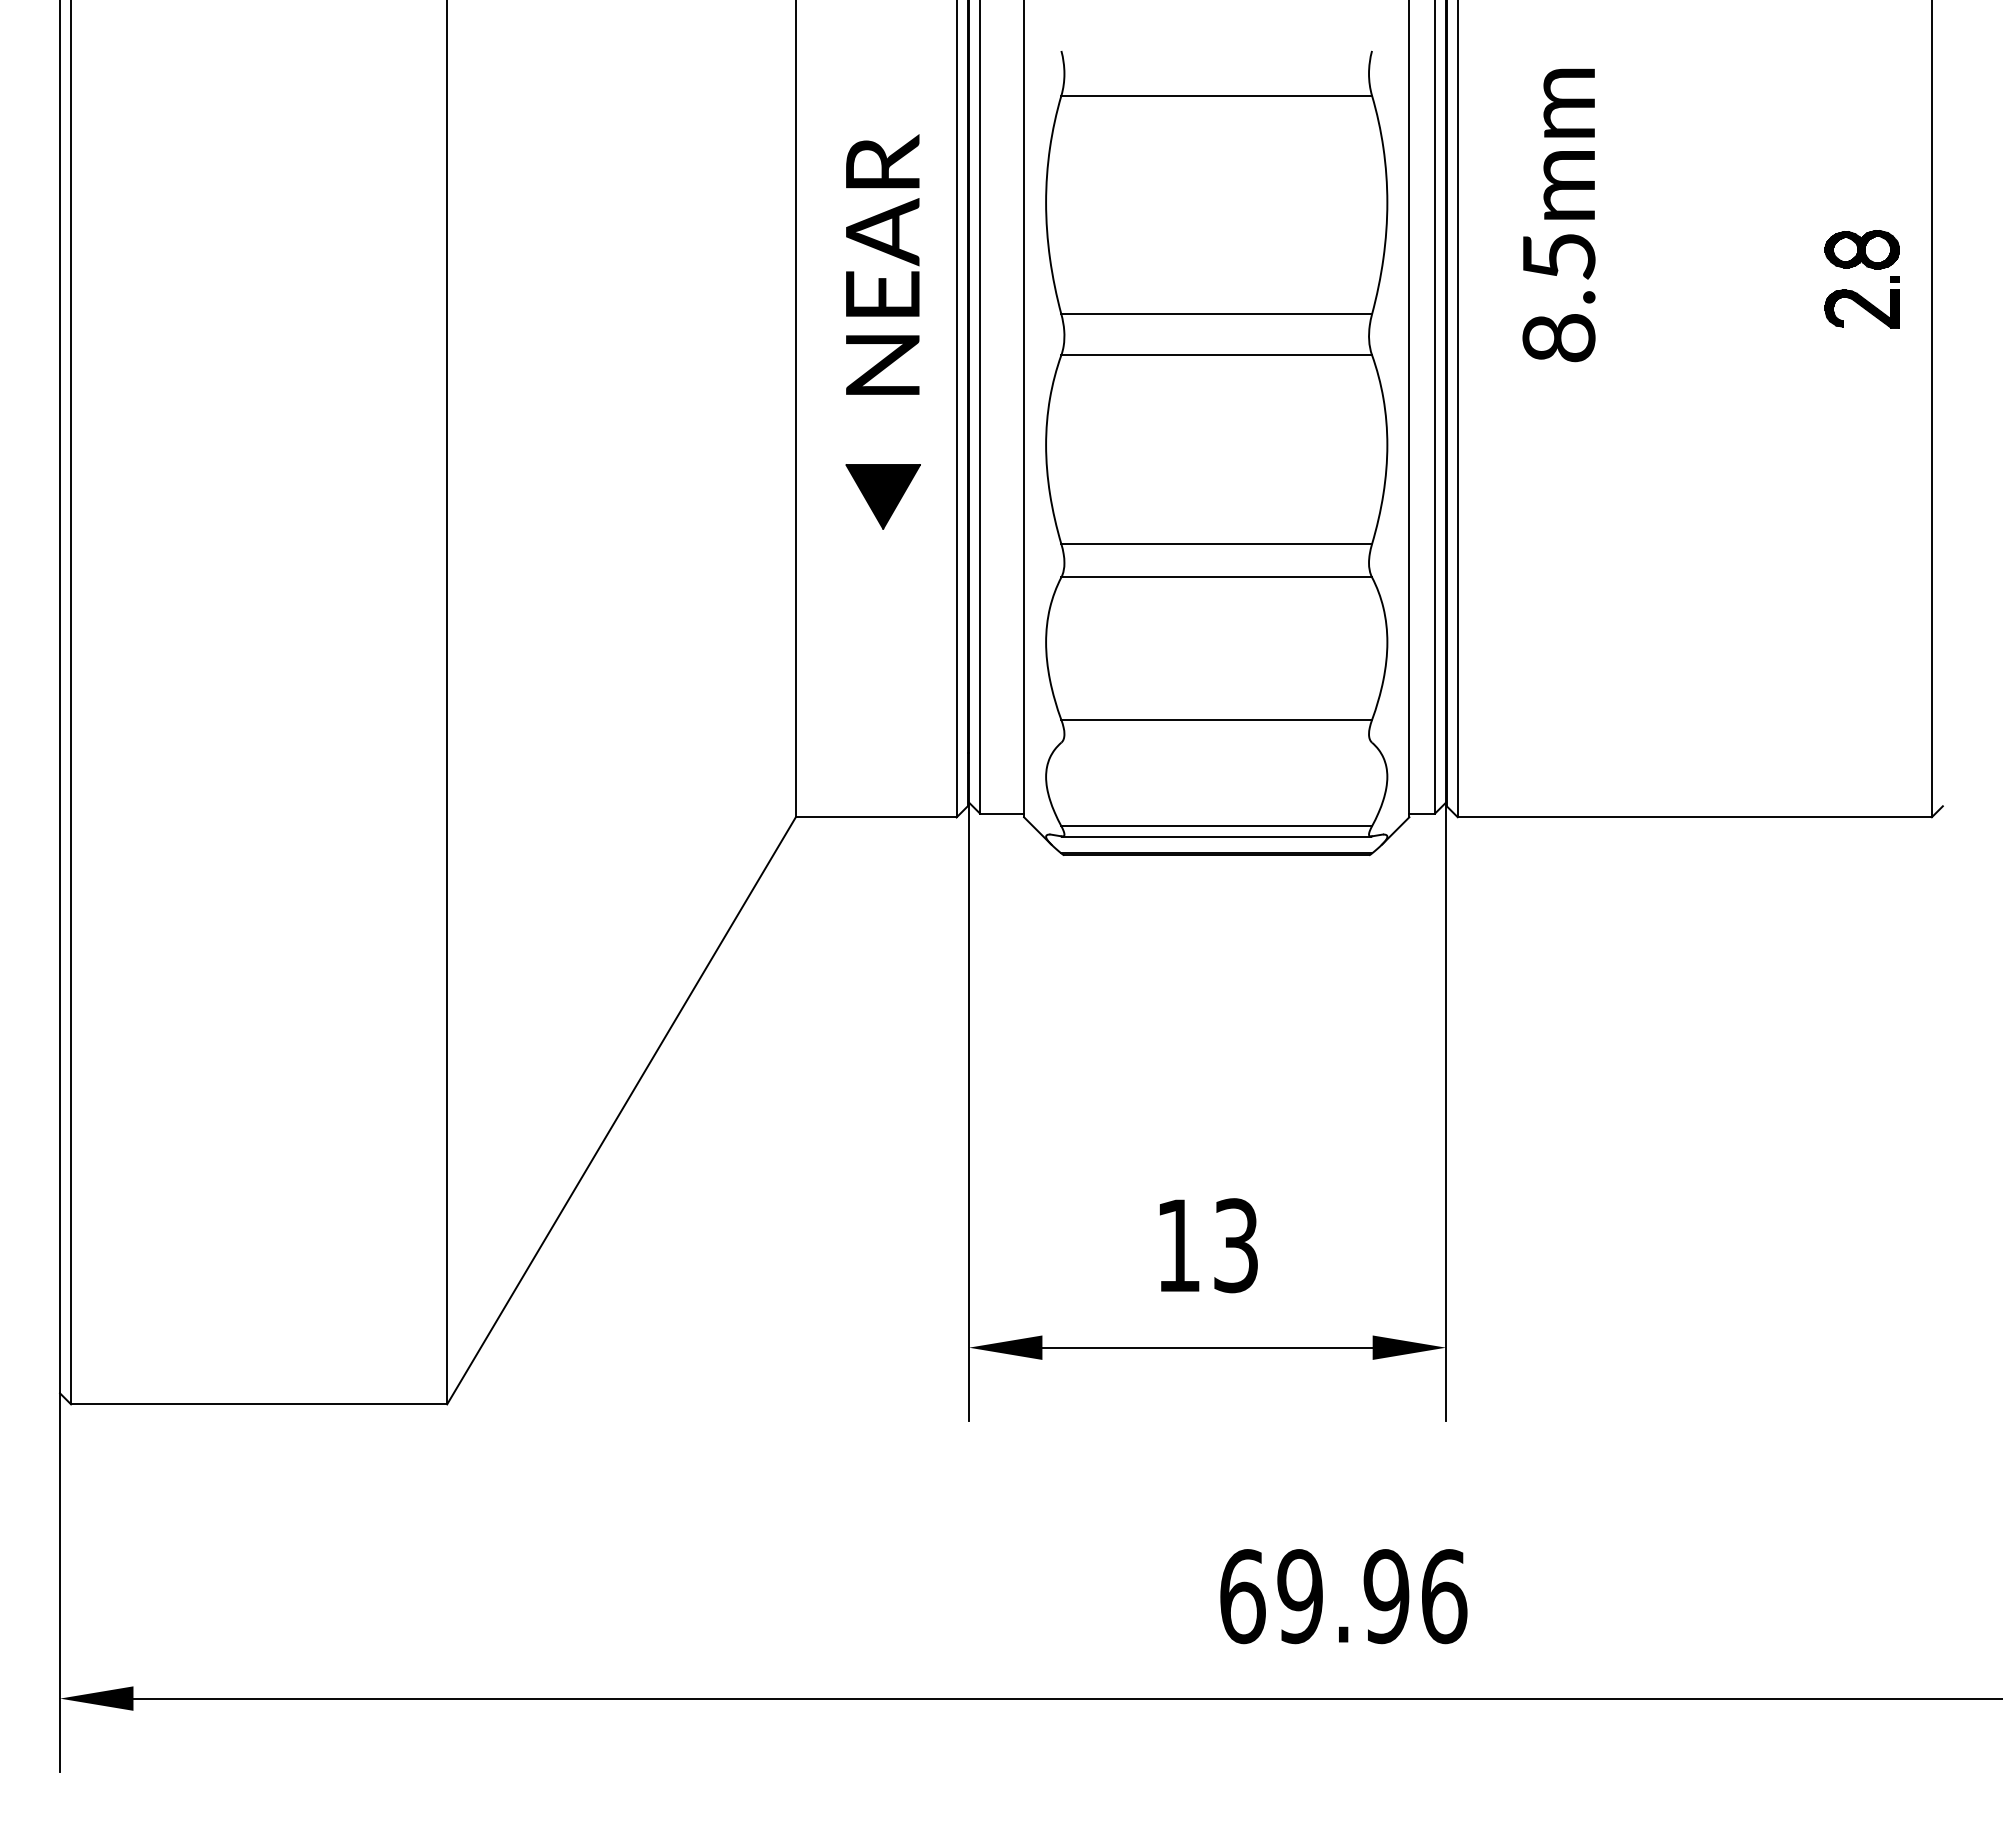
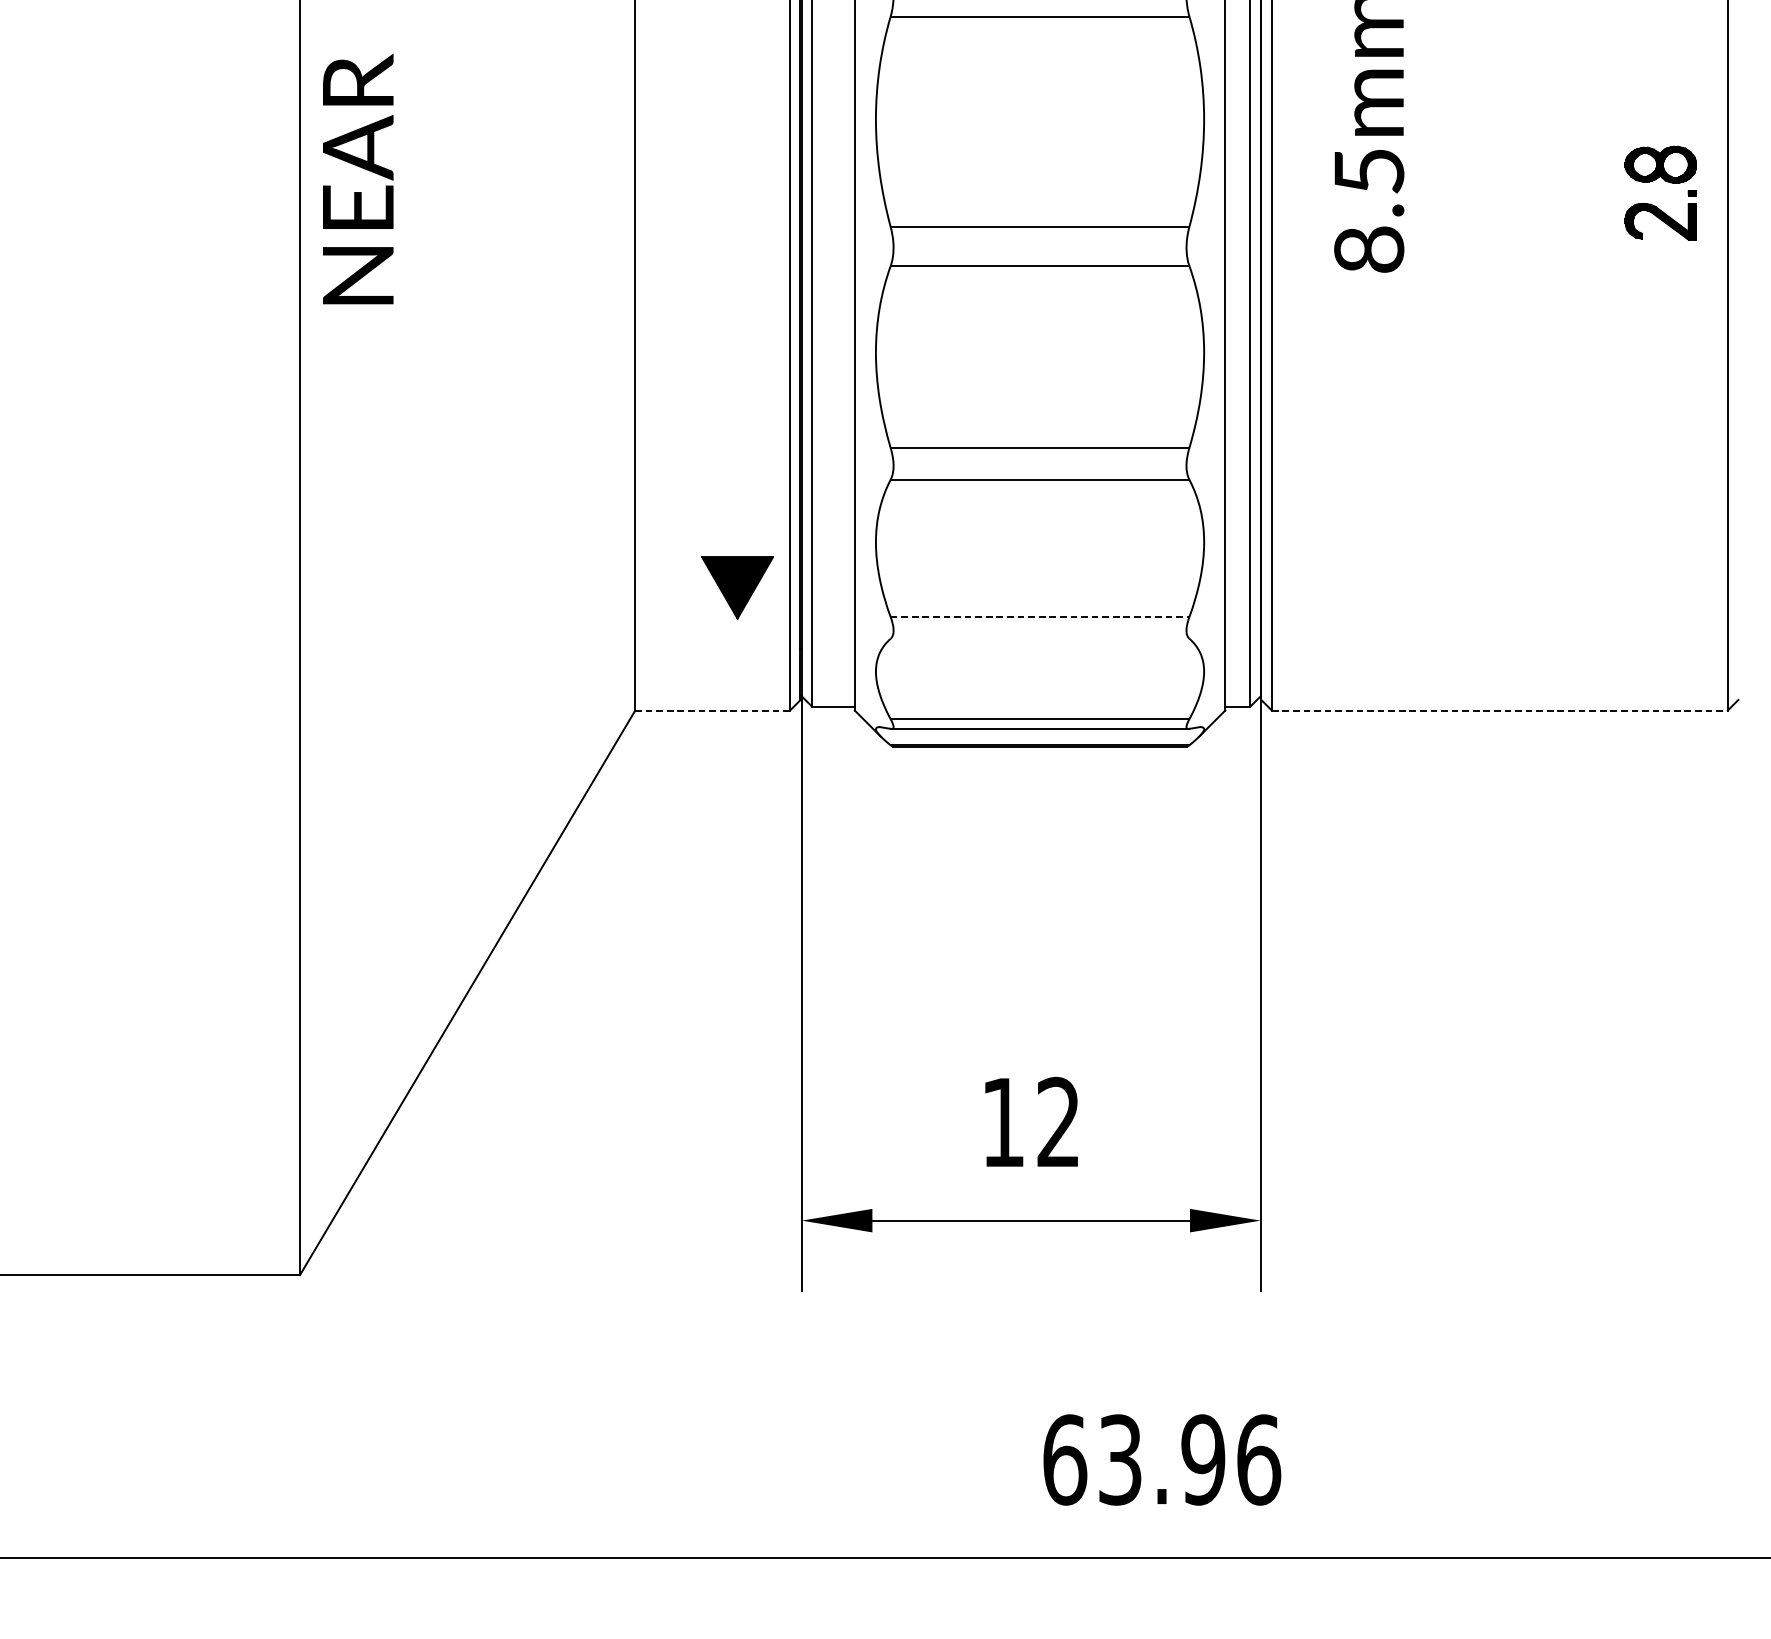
text: (882, 264) -> (357, 178), moved
part: (882, 496) -> (736, 587), moved
line: (1217, 720) -> (1040, 617), solid -> dashed
line: (876, 817) -> (712, 710), solid -> dashed
line: (1695, 817) -> (1500, 710), solid -> dashed
text: (1235, 1245) -> (1058, 1122), 13 -> 12
text: (1299, 1596) -> (1119, 1459), 69.96 -> 63.96

